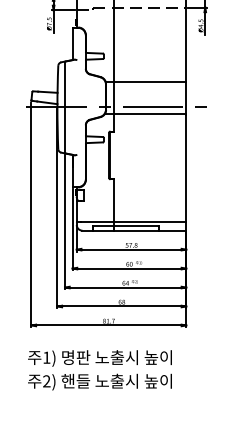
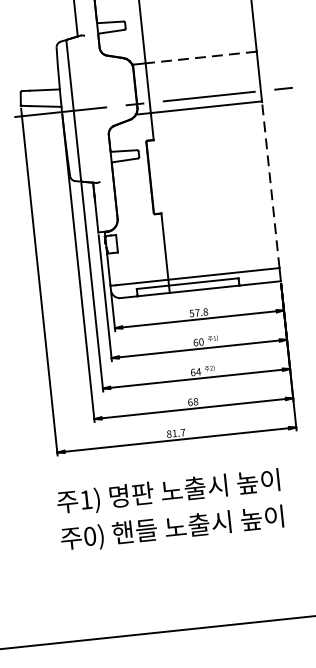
line: (149, 81) -> (199, 57), solid -> dashed
line: (186, 168) -> (271, 185), solid -> dashed
text: (46, 381) -> (89, 536), 2) -> 0)

